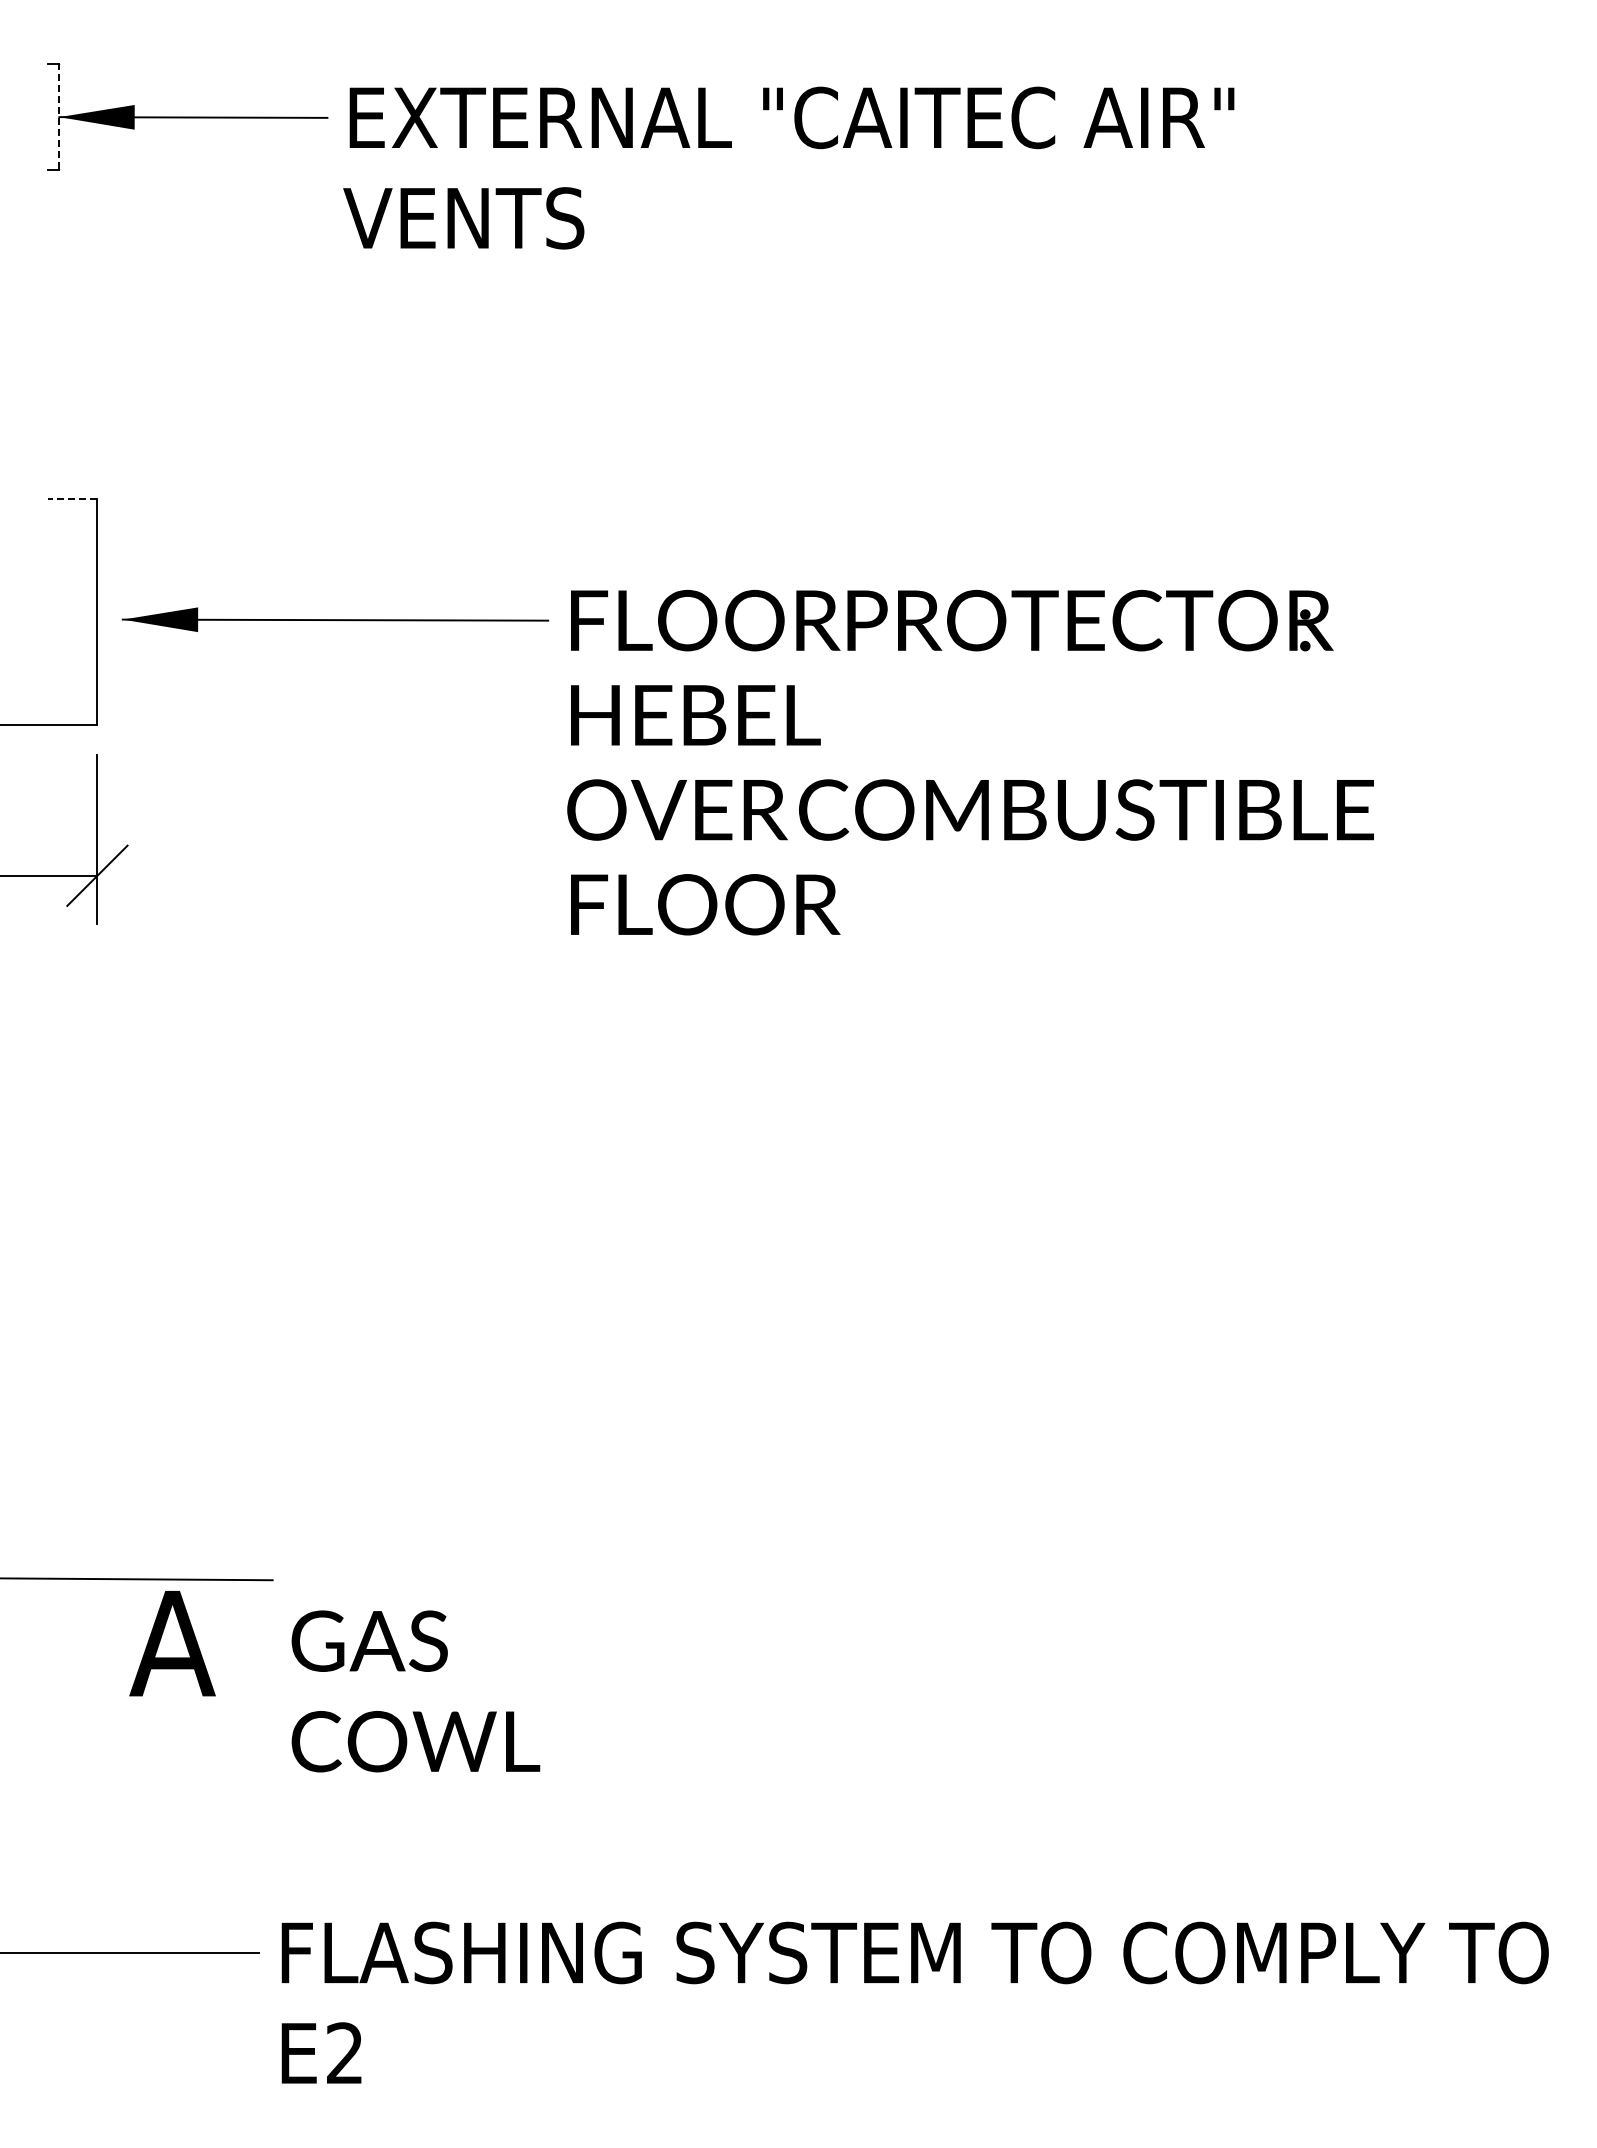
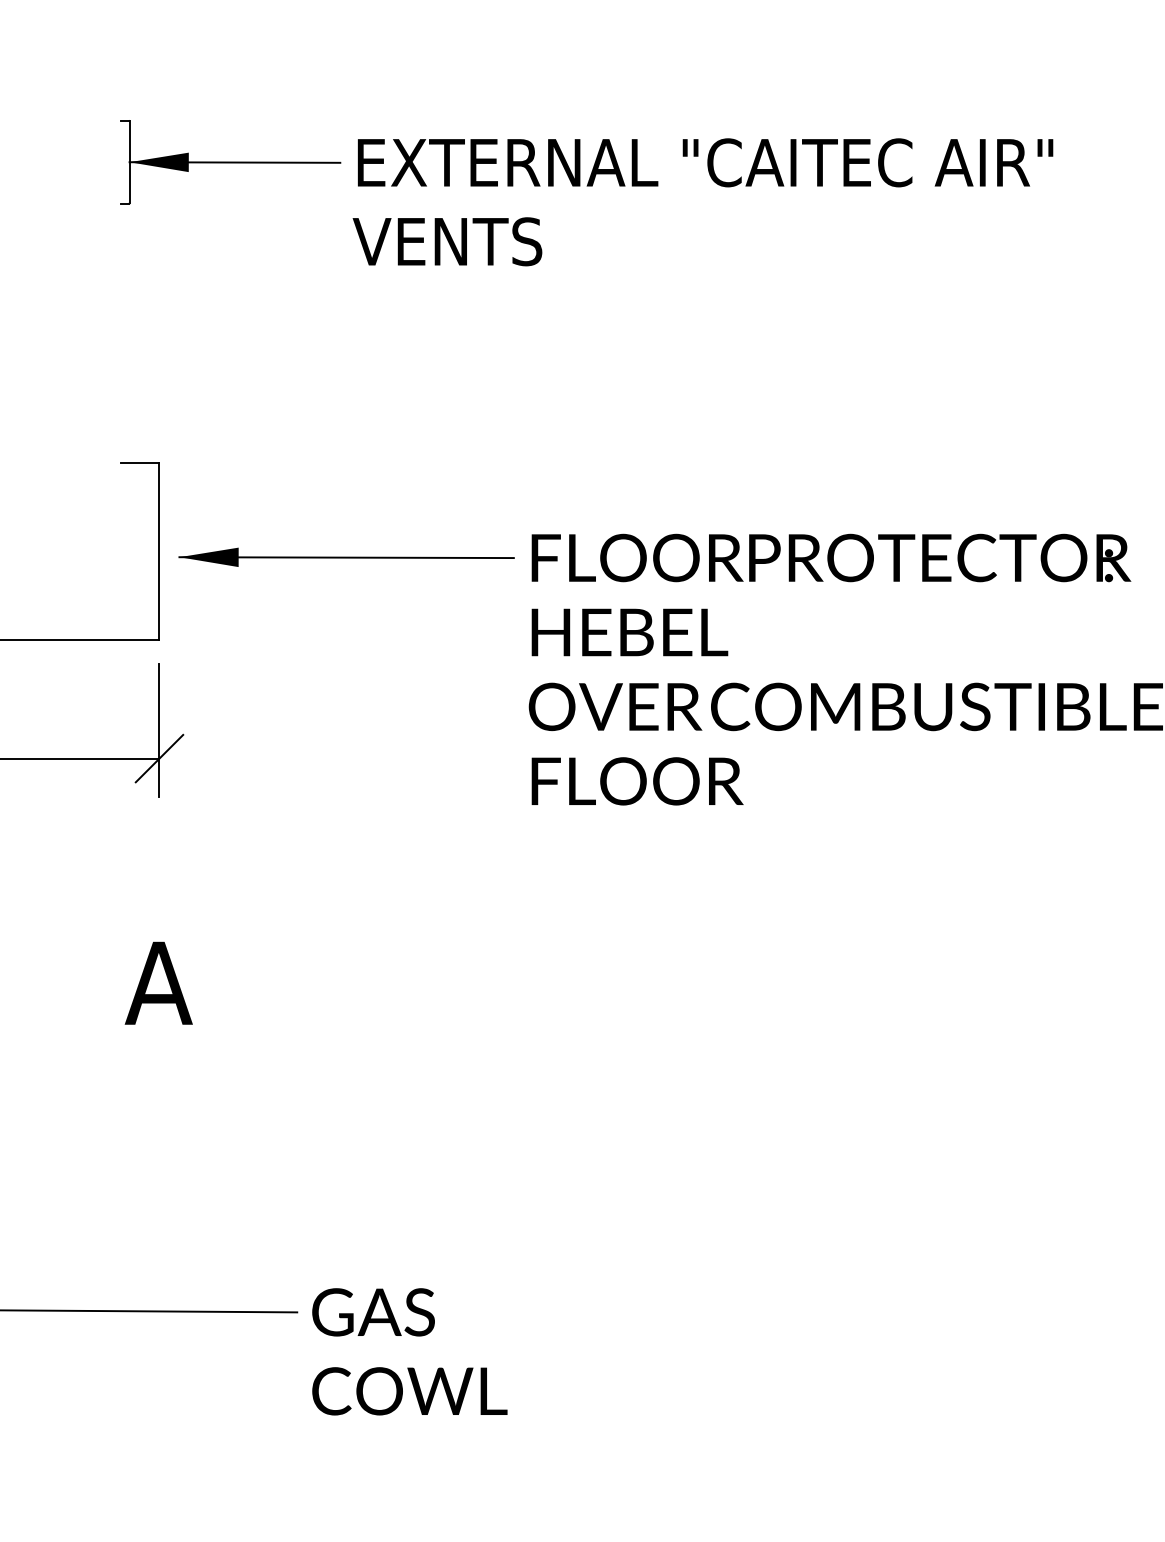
line: (59, 117) -> (129, 162), dashed -> solid
line: (72, 499) -> (139, 462), dashed -> solid
text: (172, 1643) -> (158, 983), moved
text: (415, 1691) -> (409, 1351), moved

